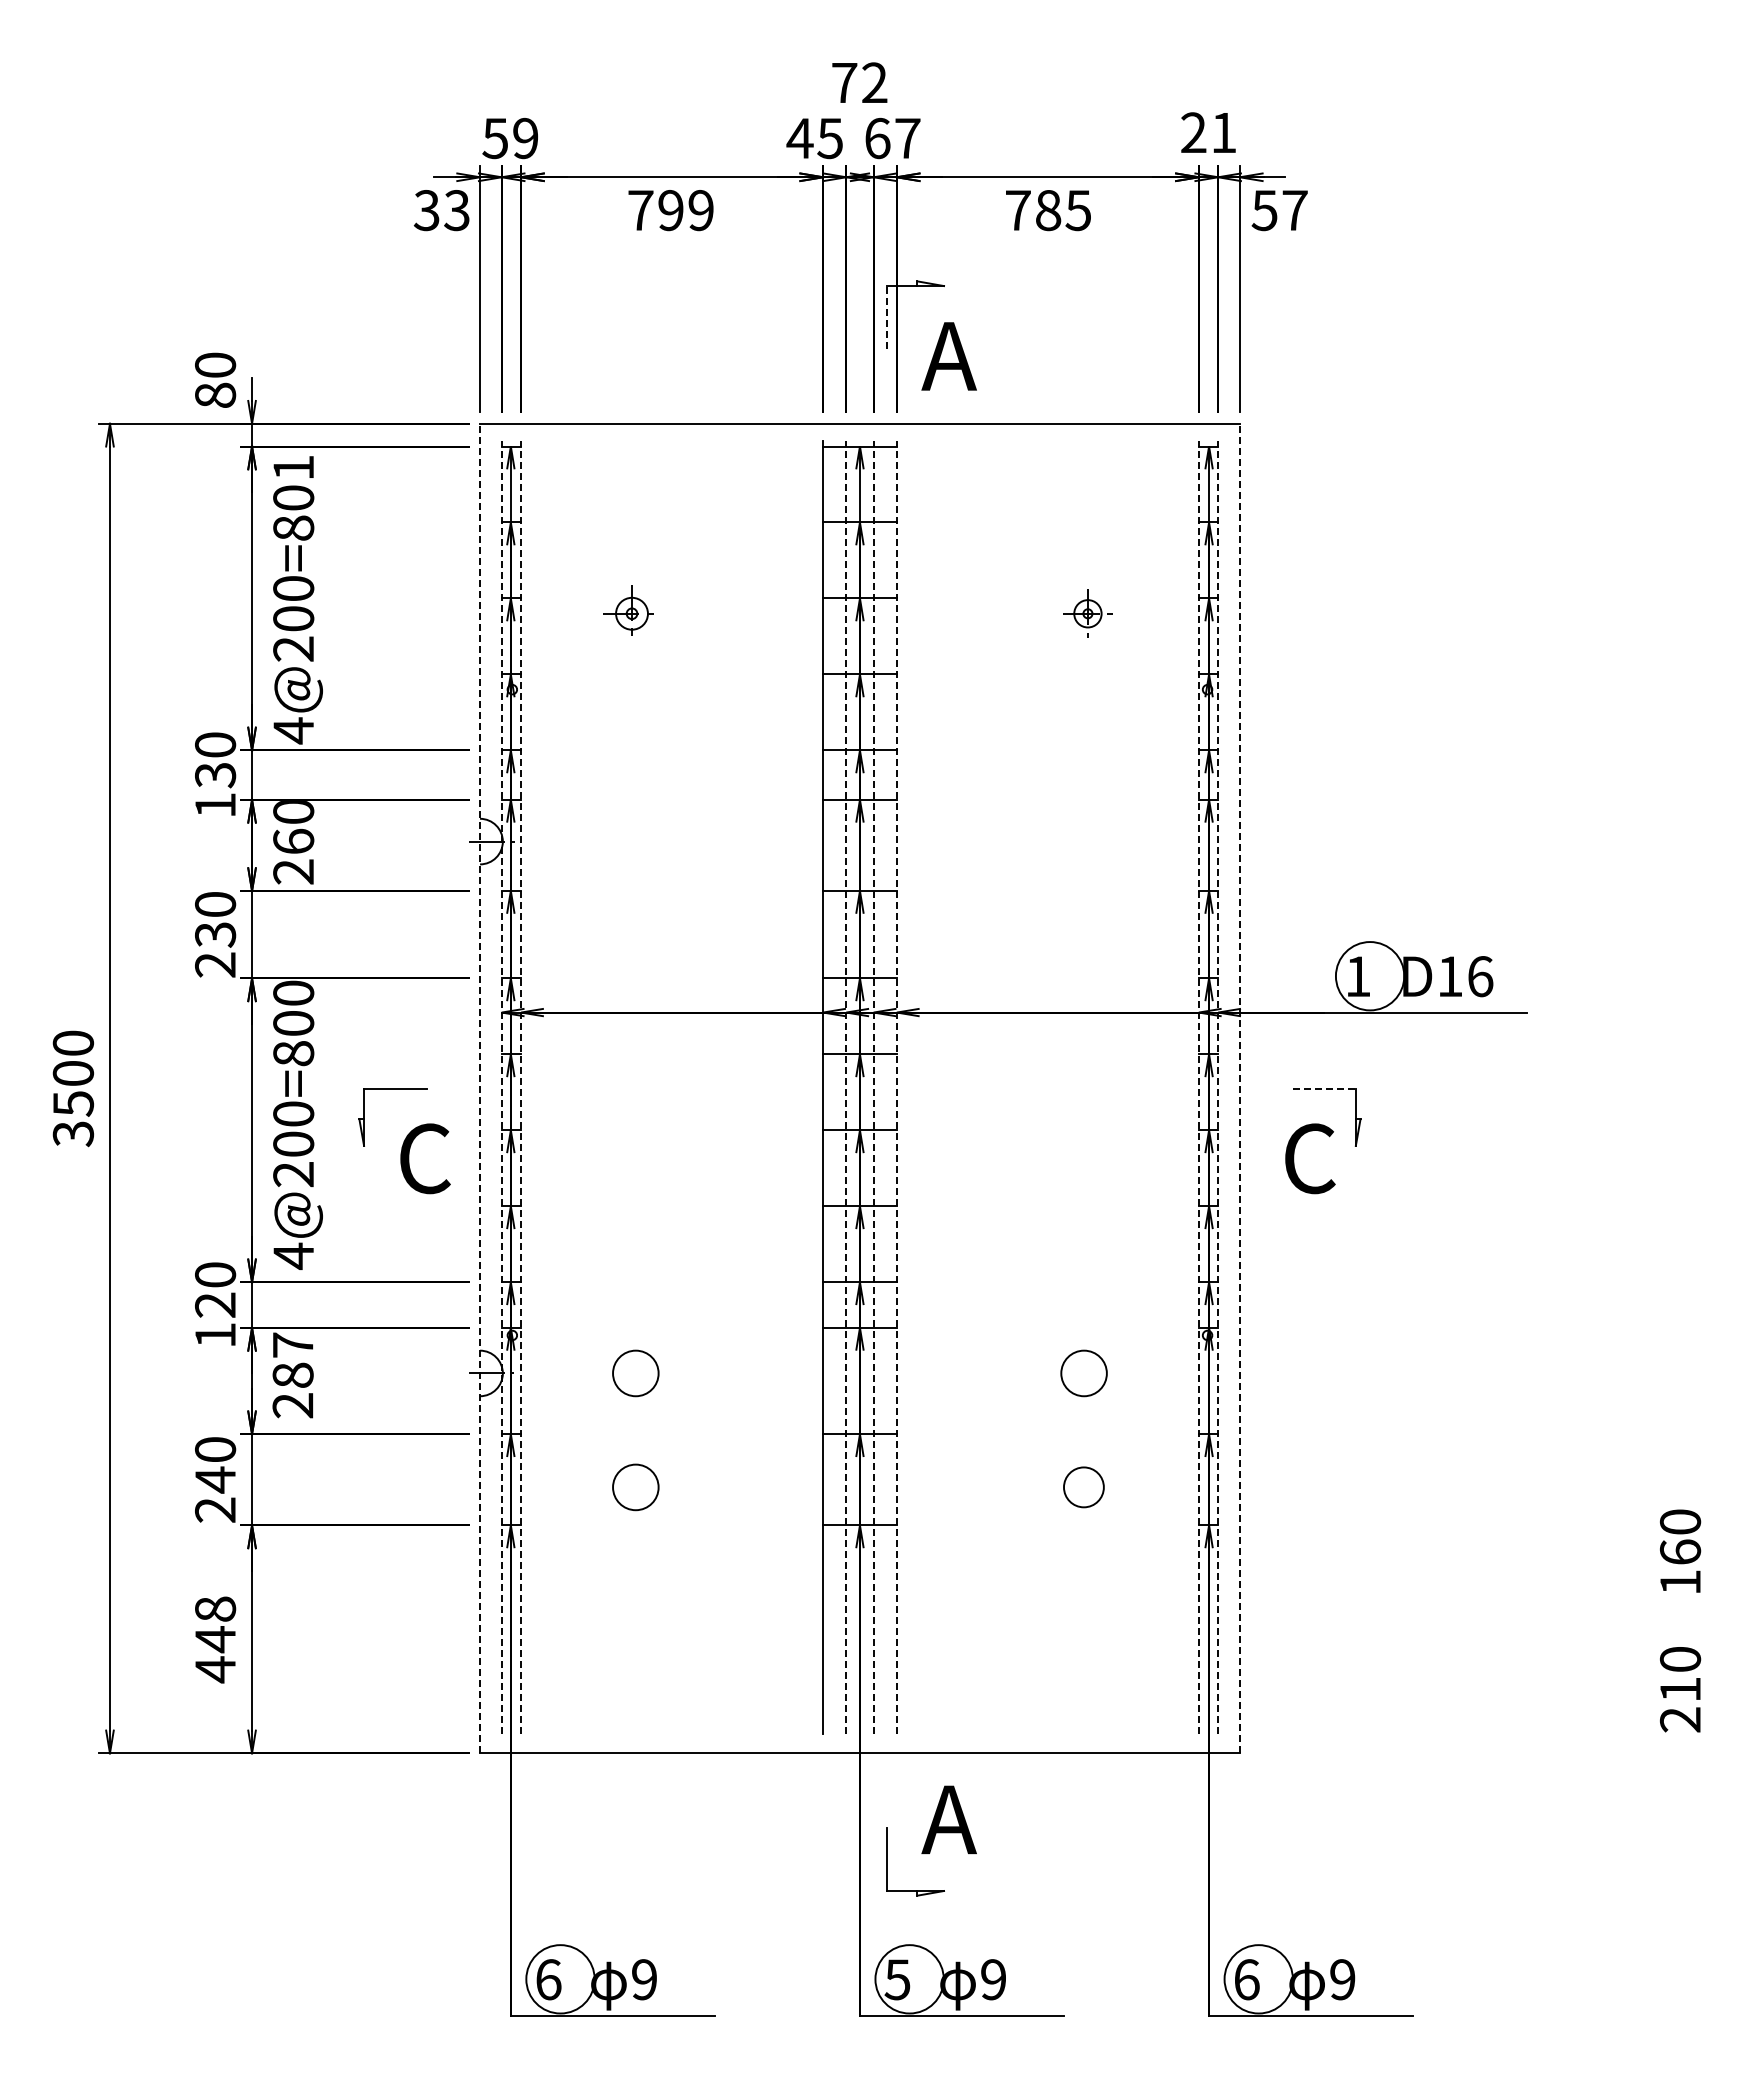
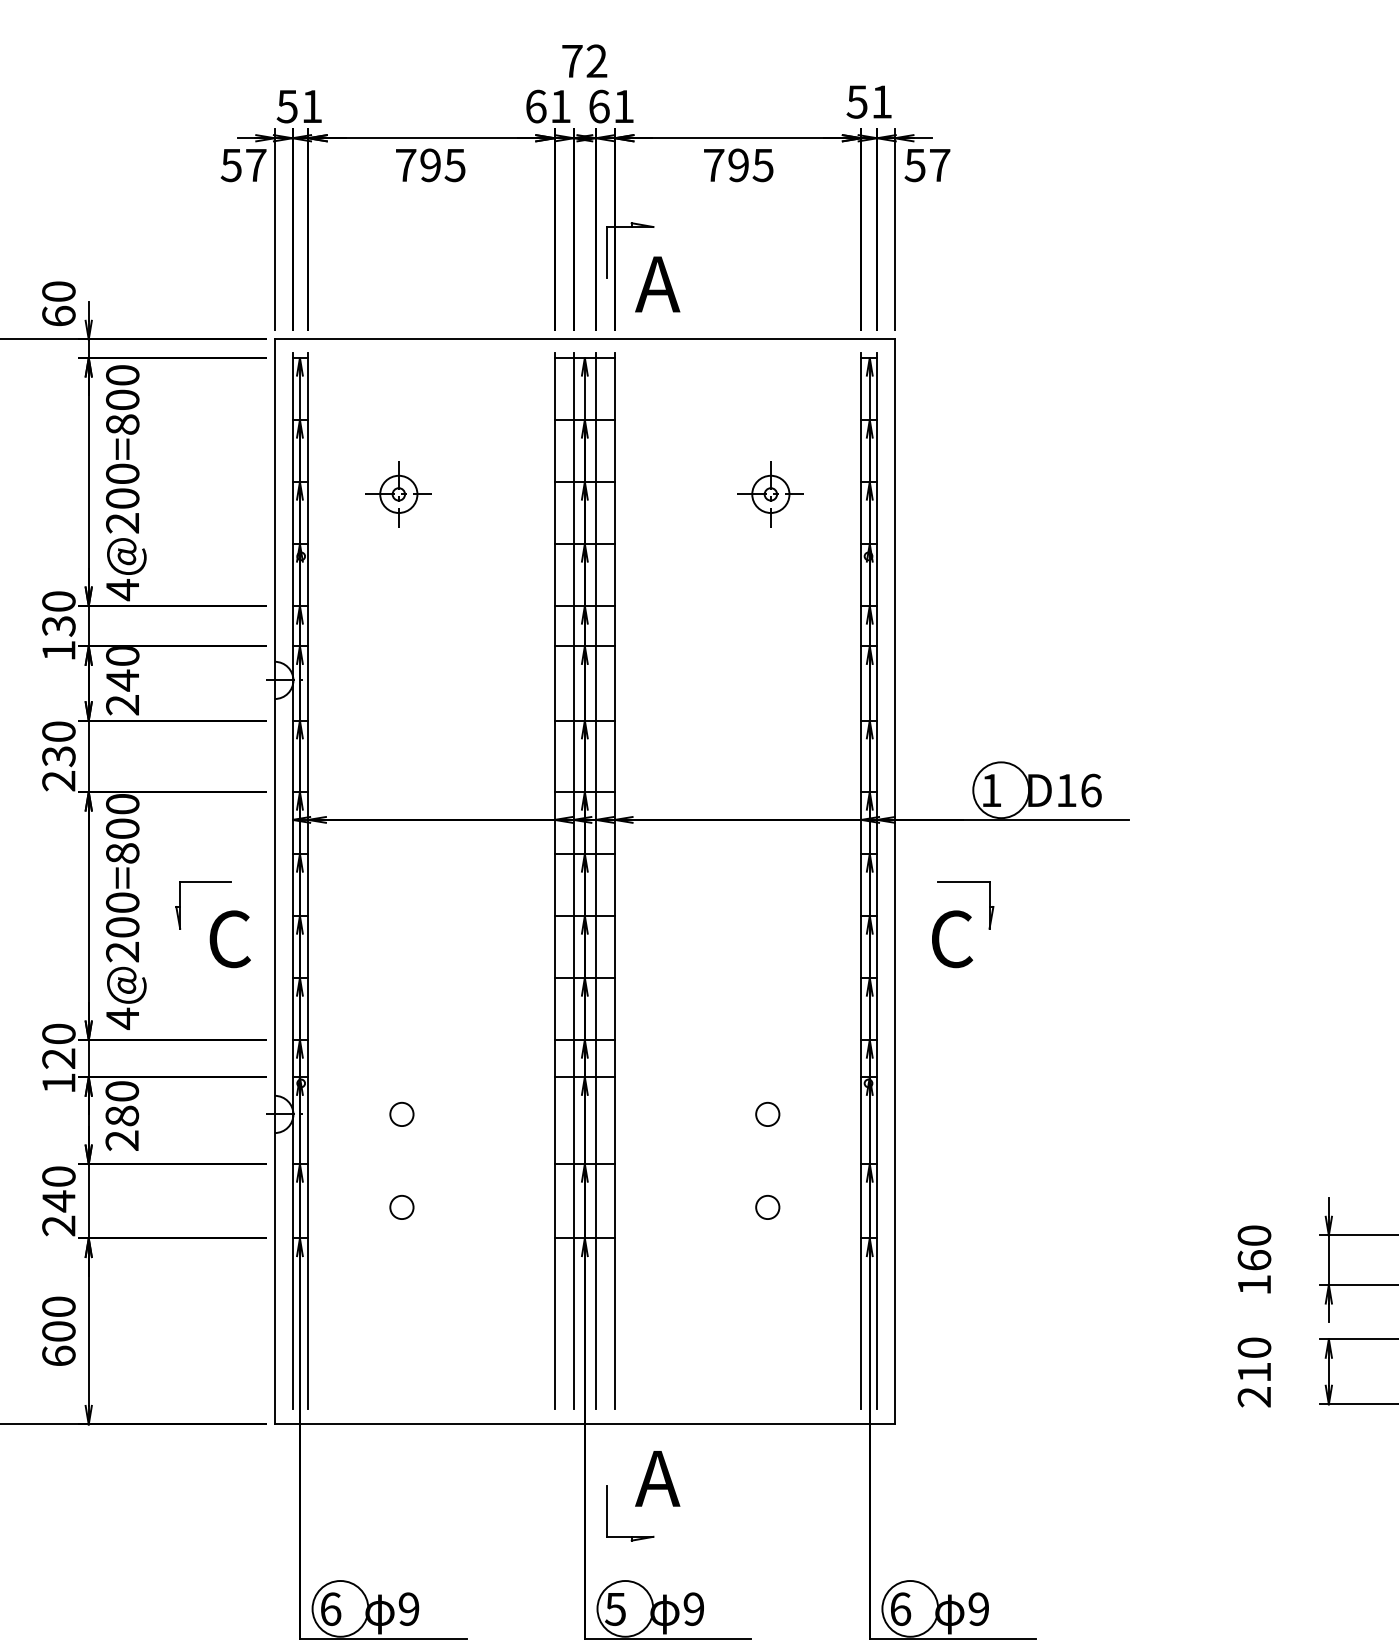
text: (1193, 132) -> (857, 101), 21 -> 51
text: (525, 138) -> (311, 106), 59 -> 51
text: (814, 138) -> (547, 106), 45 -> 61
text: (907, 138) -> (623, 106), 67 -> 61
text: (441, 210) -> (243, 165), 33 -> 57
text: (700, 210) -> (454, 165), 799 -> 795
text: (1048, 210) -> (738, 165), 785 -> 795
line: (886, 316) -> (606, 251), dashed -> solid
text: (215, 394) -> (58, 315), 80 -> 60
text: (293, 467) -> (122, 375), 4@200=801 -> 4@200=800
part: (631, 613) -> (398, 494), size x1.43
part: (1087, 613) -> (770, 494), size x1.67
text: (293, 841) -> (122, 680), 260 -> 240
line: (501, 1087) -> (292, 881), dashed -> solid
line: (521, 1087) -> (308, 881), dashed -> solid
line: (846, 1087) -> (573, 881), dashed -> solid
line: (873, 1087) -> (595, 881), dashed -> solid
line: (896, 1087) -> (614, 881), dashed -> solid
line: (1198, 1087) -> (861, 881), dashed -> solid
line: (1218, 1087) -> (877, 881), dashed -> solid
line: (480, 1088) -> (275, 881), dashed -> solid
line: (1239, 1088) -> (894, 881), dashed -> solid
line: (1325, 1088) -> (964, 881), dashed -> solid
text: (292, 1344) -> (121, 1090), 287 -> 280
circle: (635, 1373) -> (401, 1114), size x0.62
circle: (1083, 1373) -> (767, 1114), size x0.62
circle: (635, 1487) -> (401, 1207), size x0.62
circle: (1084, 1487) -> (768, 1207), size x0.71
text: (215, 1639) -> (58, 1331), 448 -> 600

